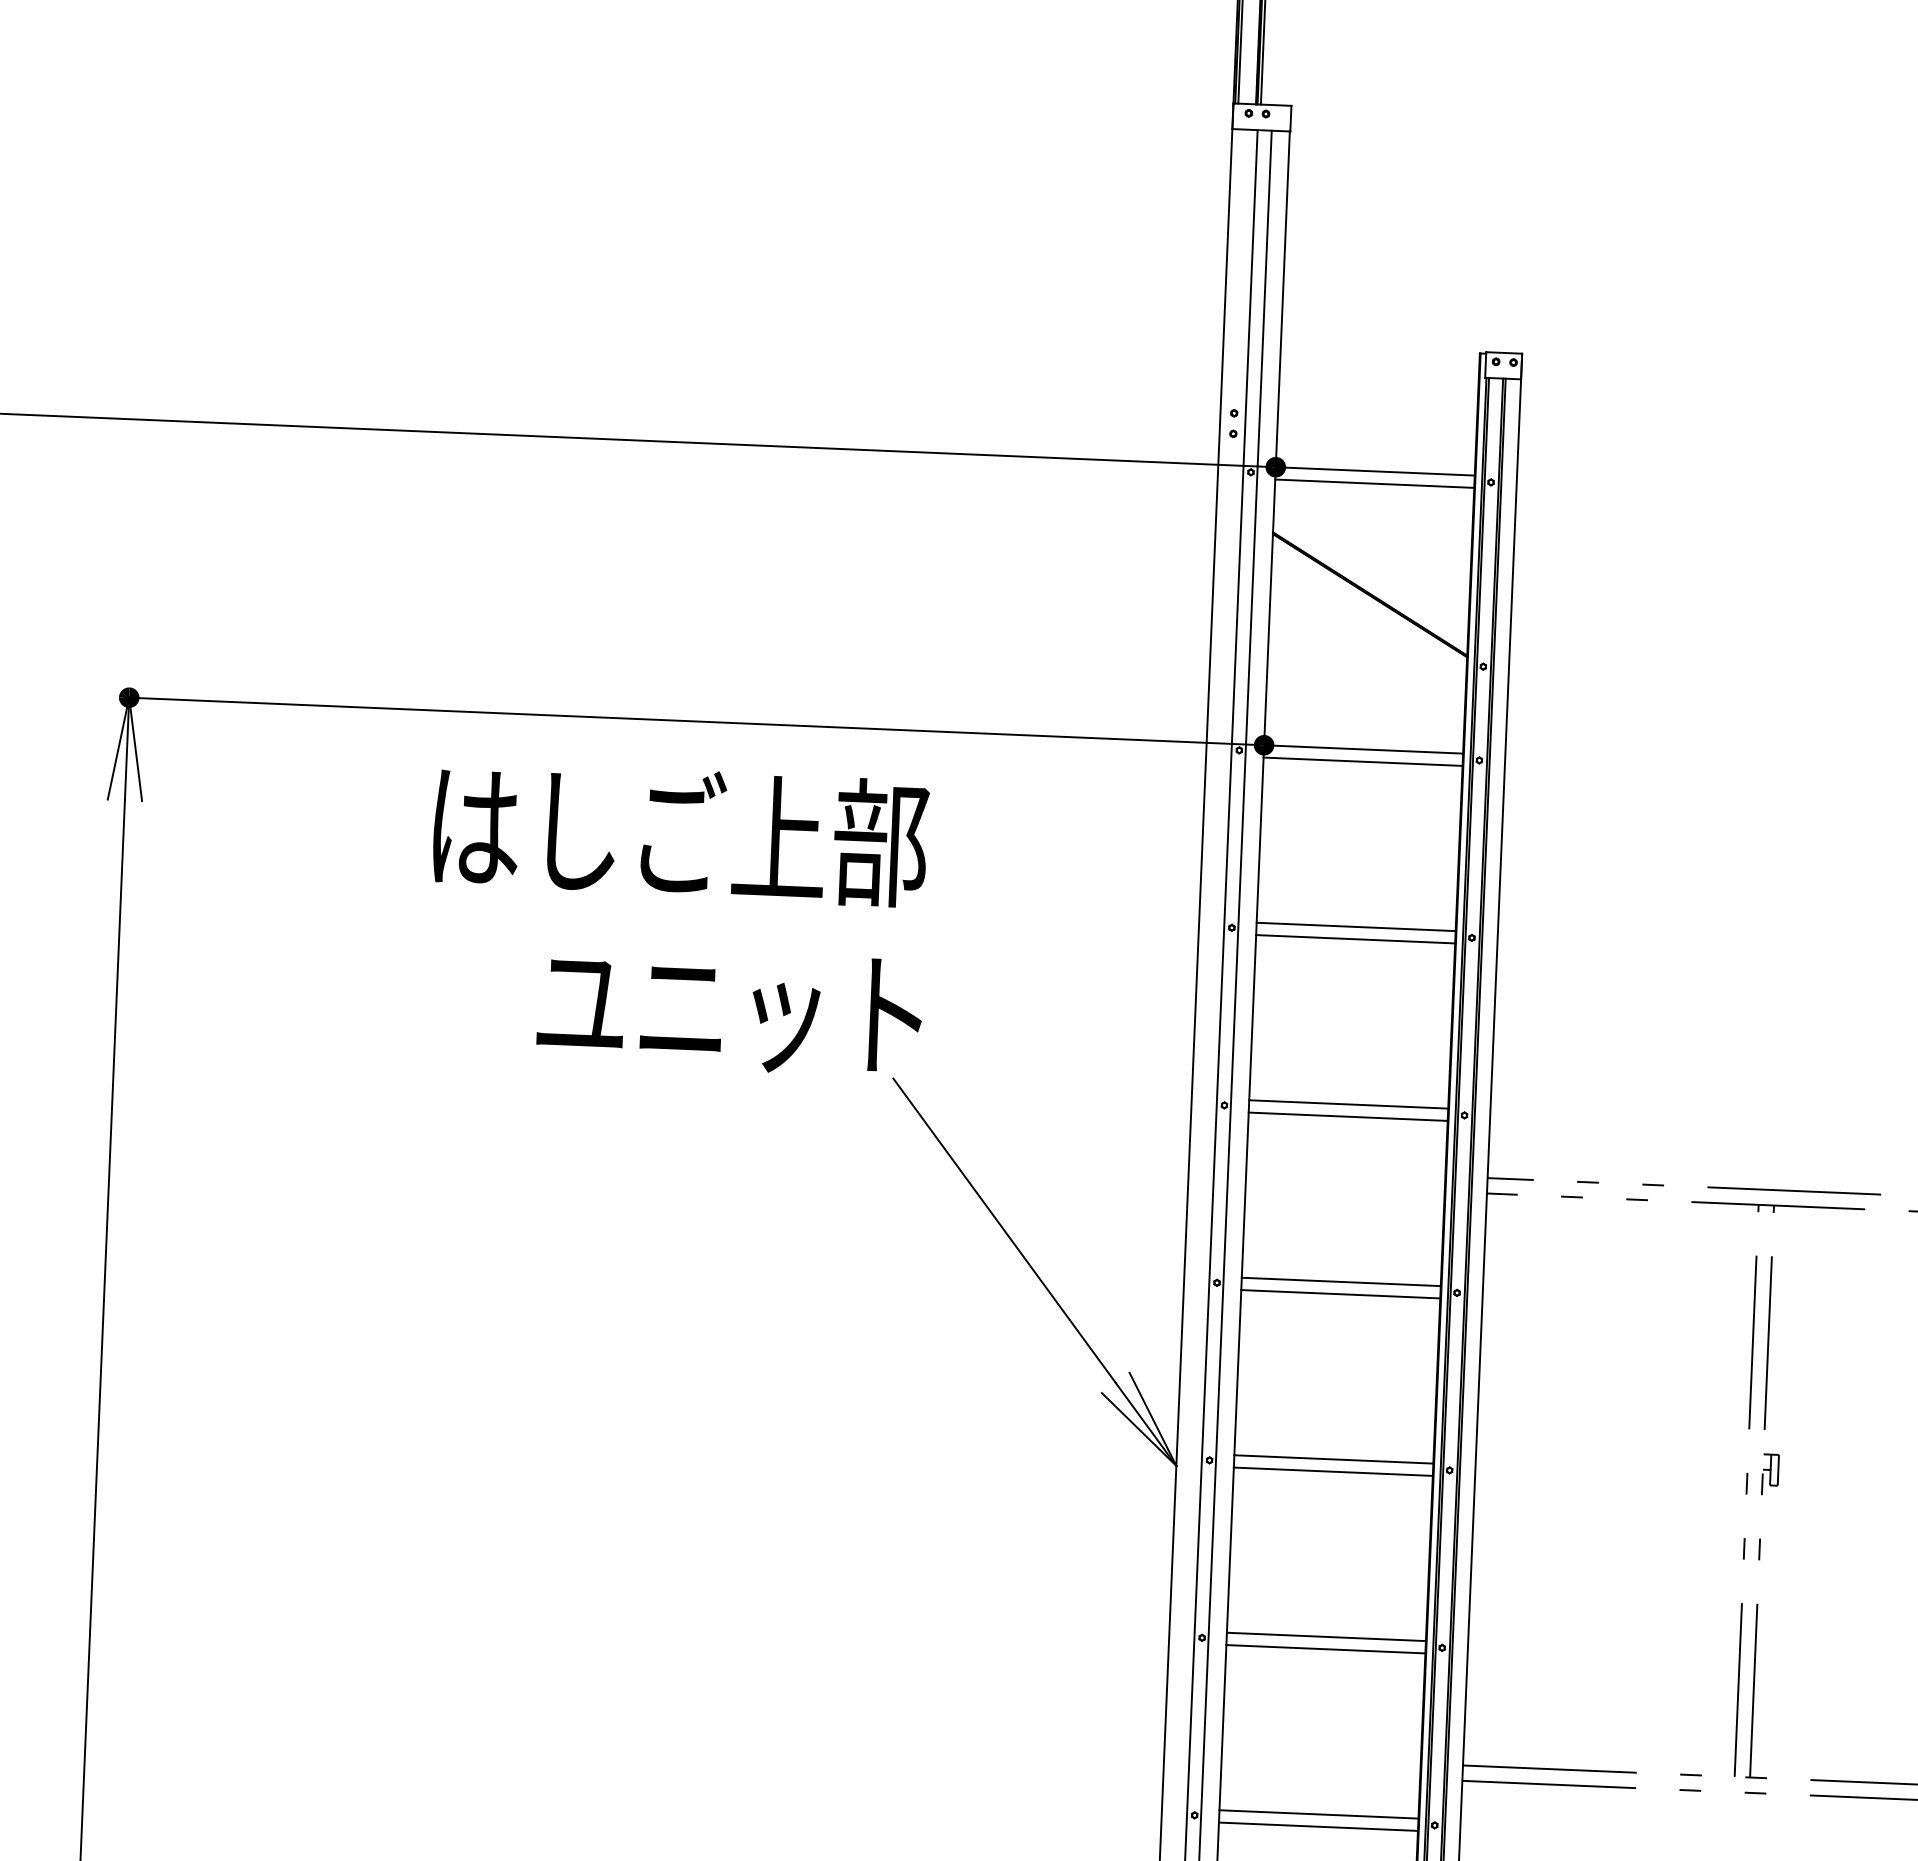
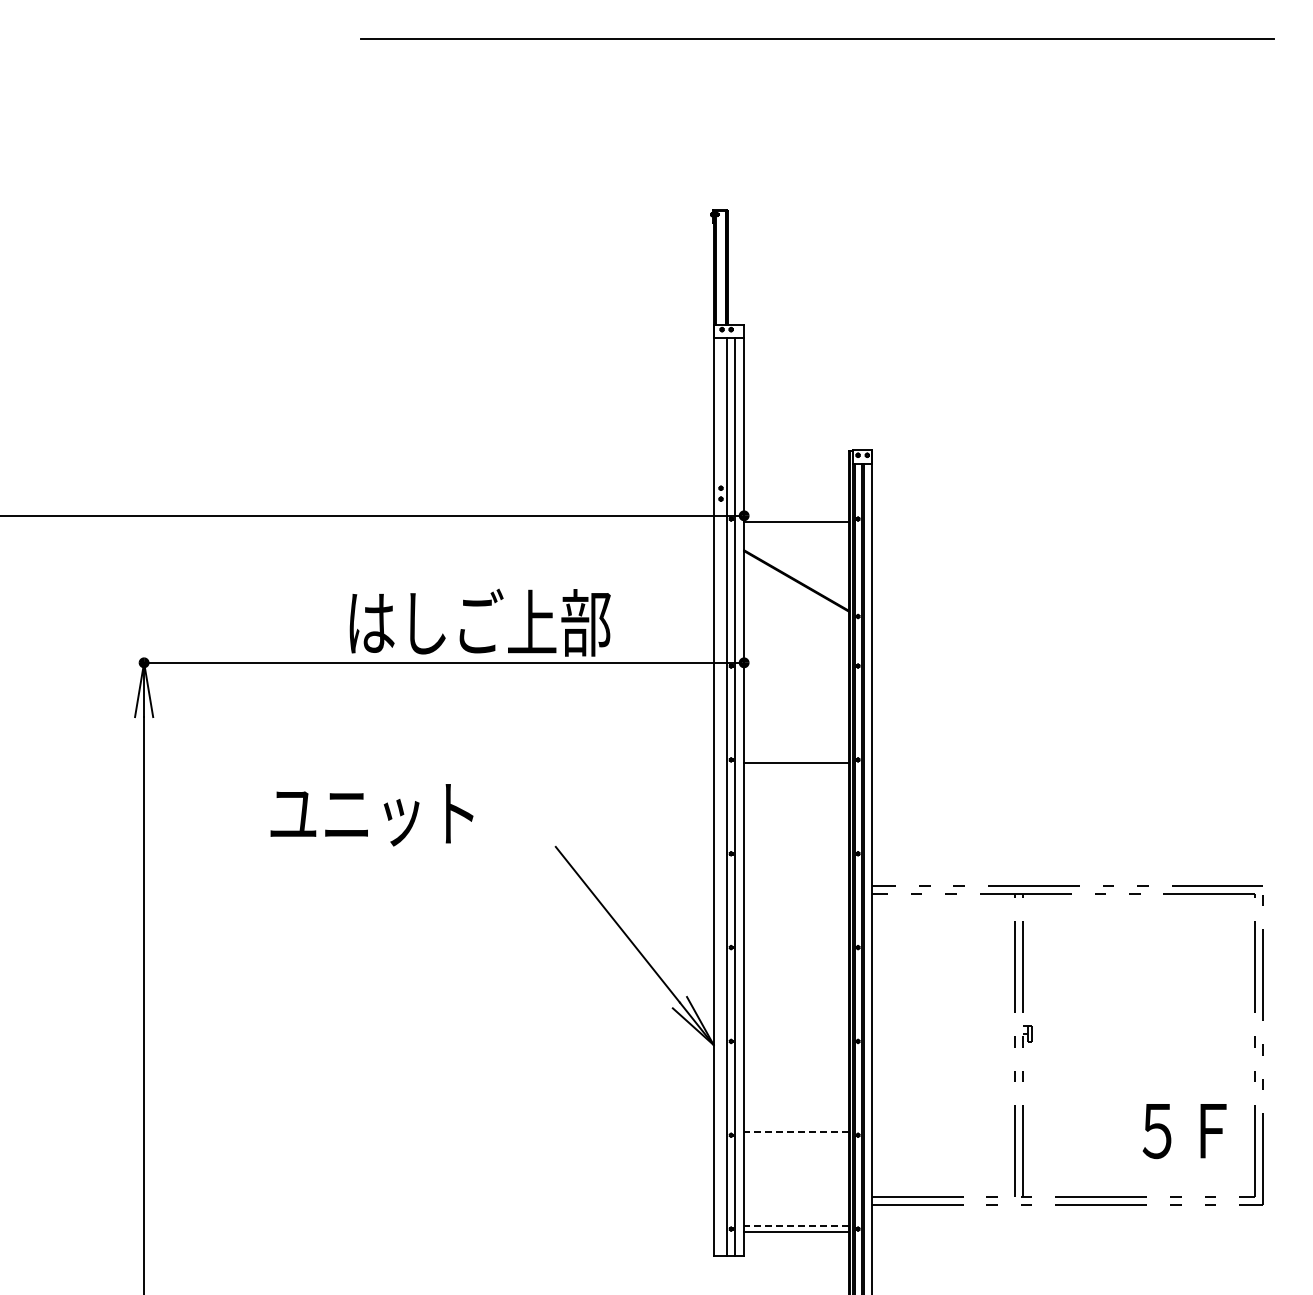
line: (1374, 470) -> (796, 515), removed
line: (1363, 748) -> (796, 662), removed
line: (1362, 762) -> (796, 669), removed
text: (679, 833) -> (479, 622), moved
line: (1355, 926) -> (796, 756), removed
text: (728, 1012) -> (371, 815), moved
line: (1348, 1104) -> (796, 850), removed
line: (1347, 1117) -> (796, 857), removed
line: (1340, 1282) -> (796, 944), removed
line: (1340, 1293) -> (796, 950), removed
line: (1333, 1459) -> (796, 1038), removed
line: (1332, 1471) -> (796, 1044), removed
line: (1325, 1637) -> (796, 1132), solid -> dashed
line: (1325, 1649) -> (796, 1138), removed
line: (1318, 1813) -> (796, 1225), solid -> dashed

